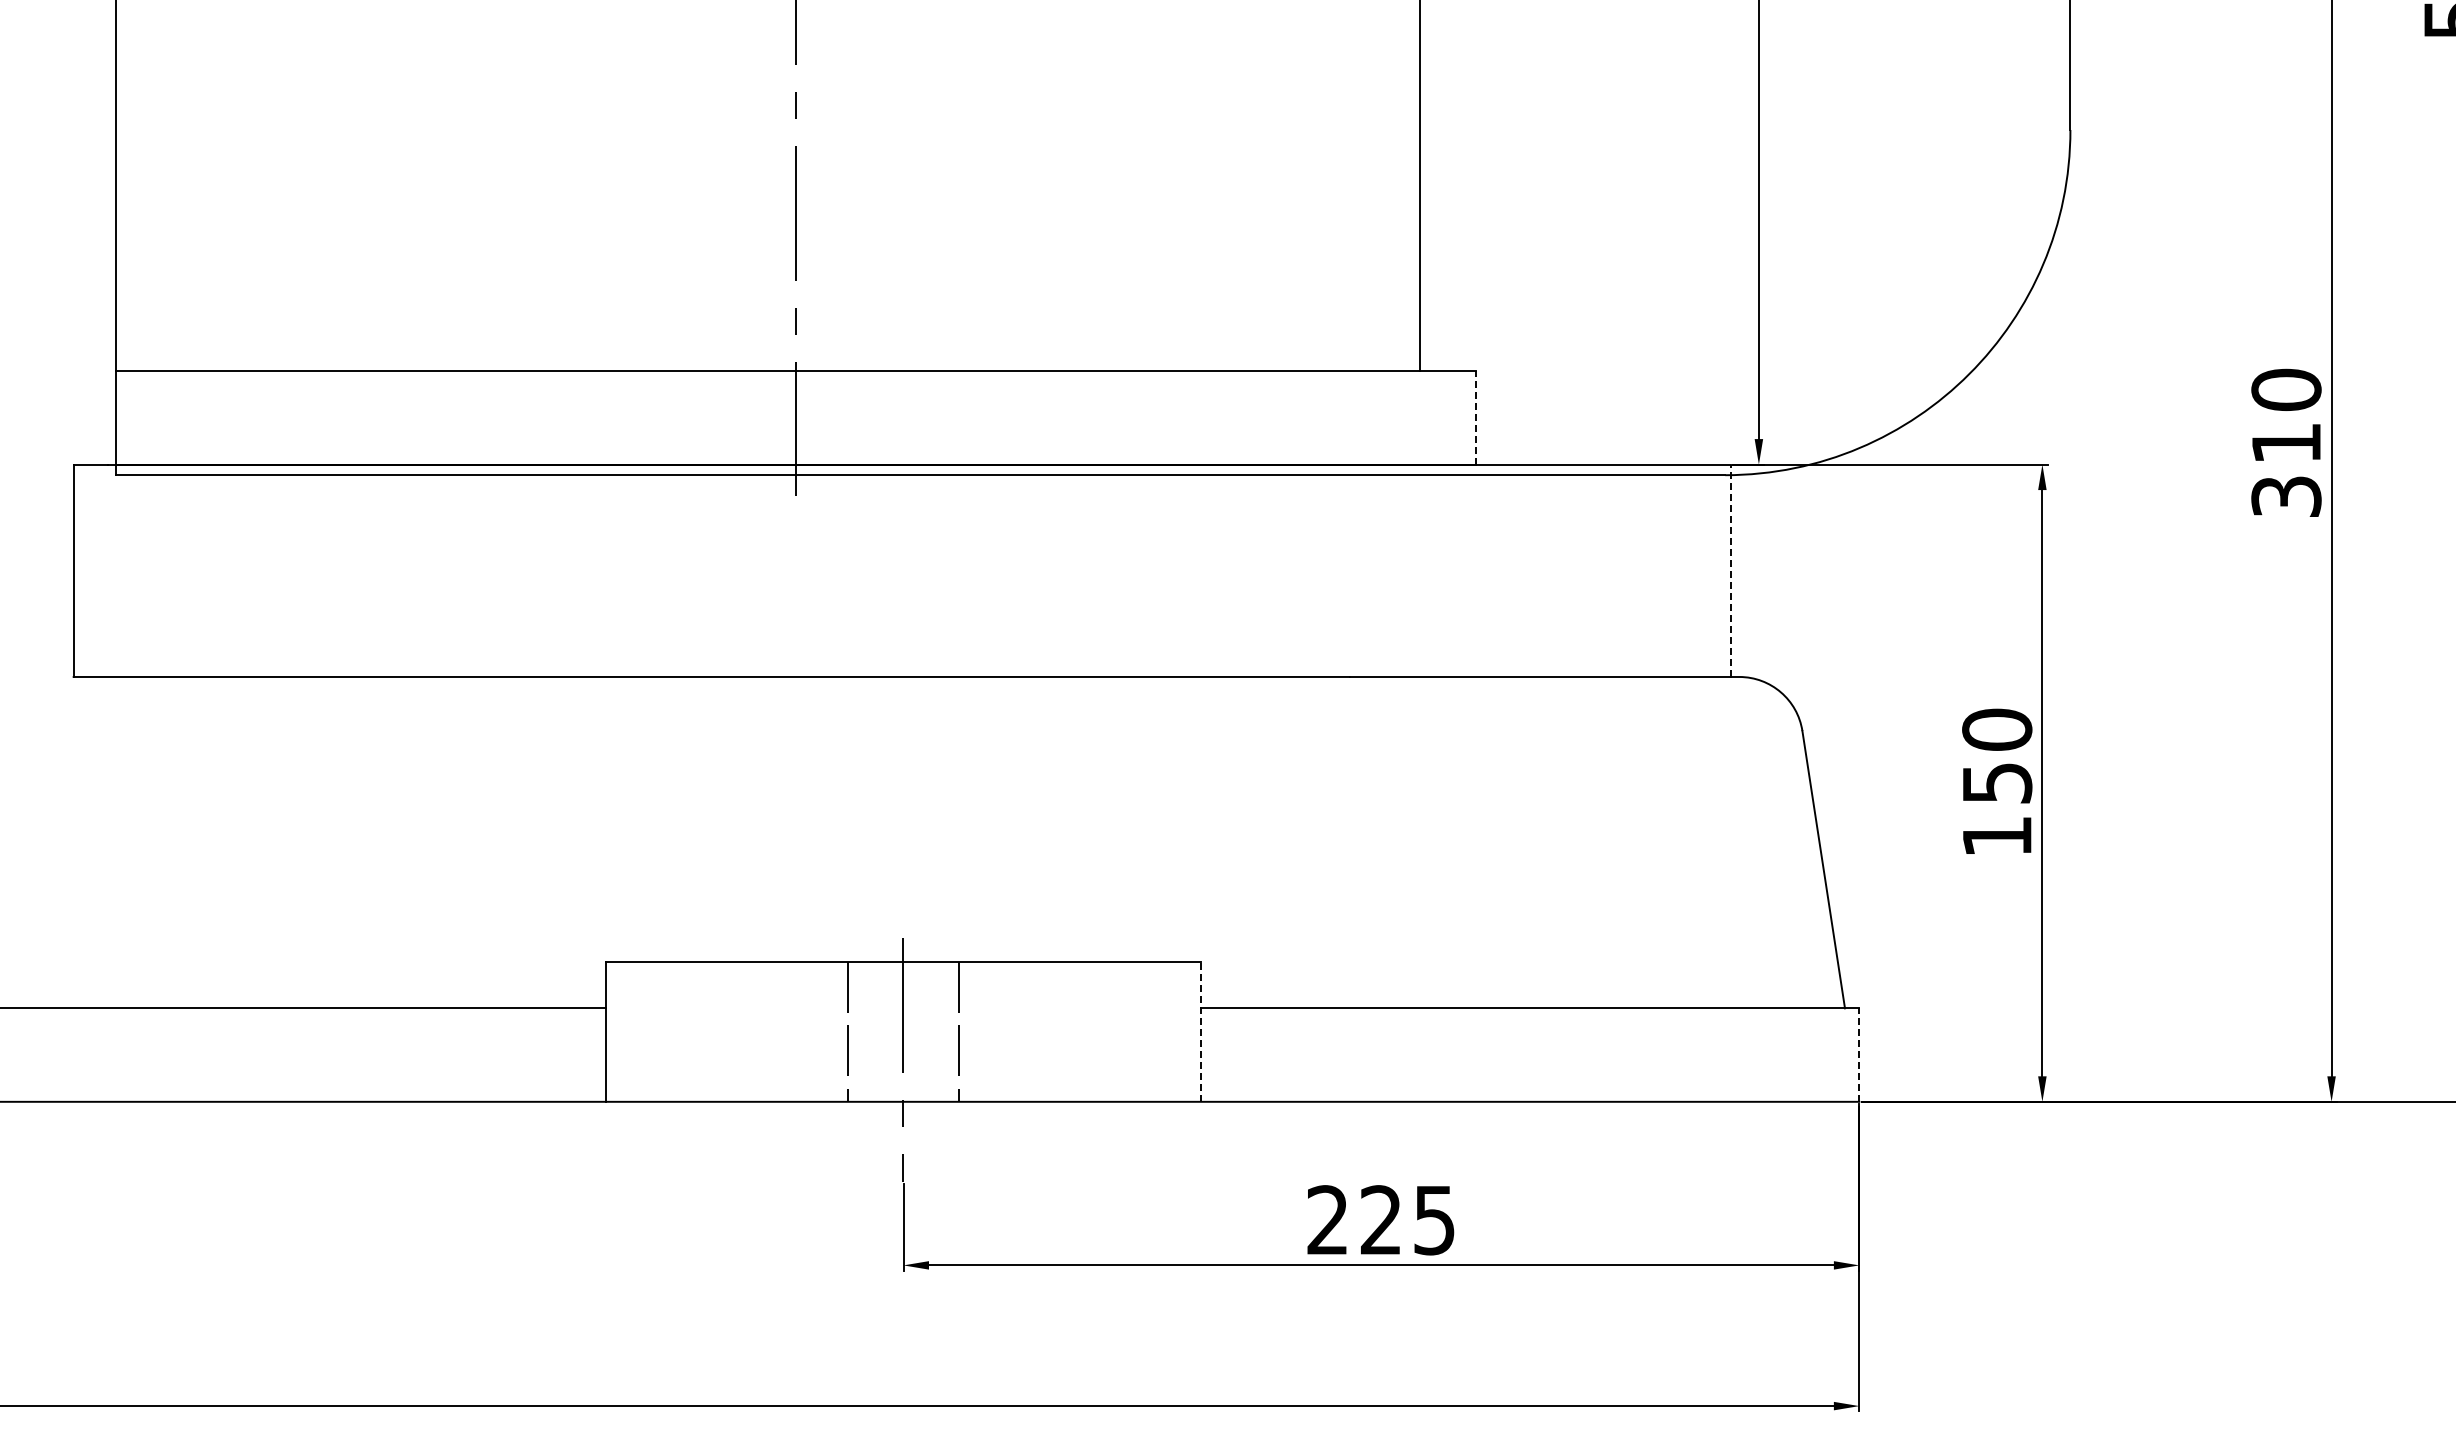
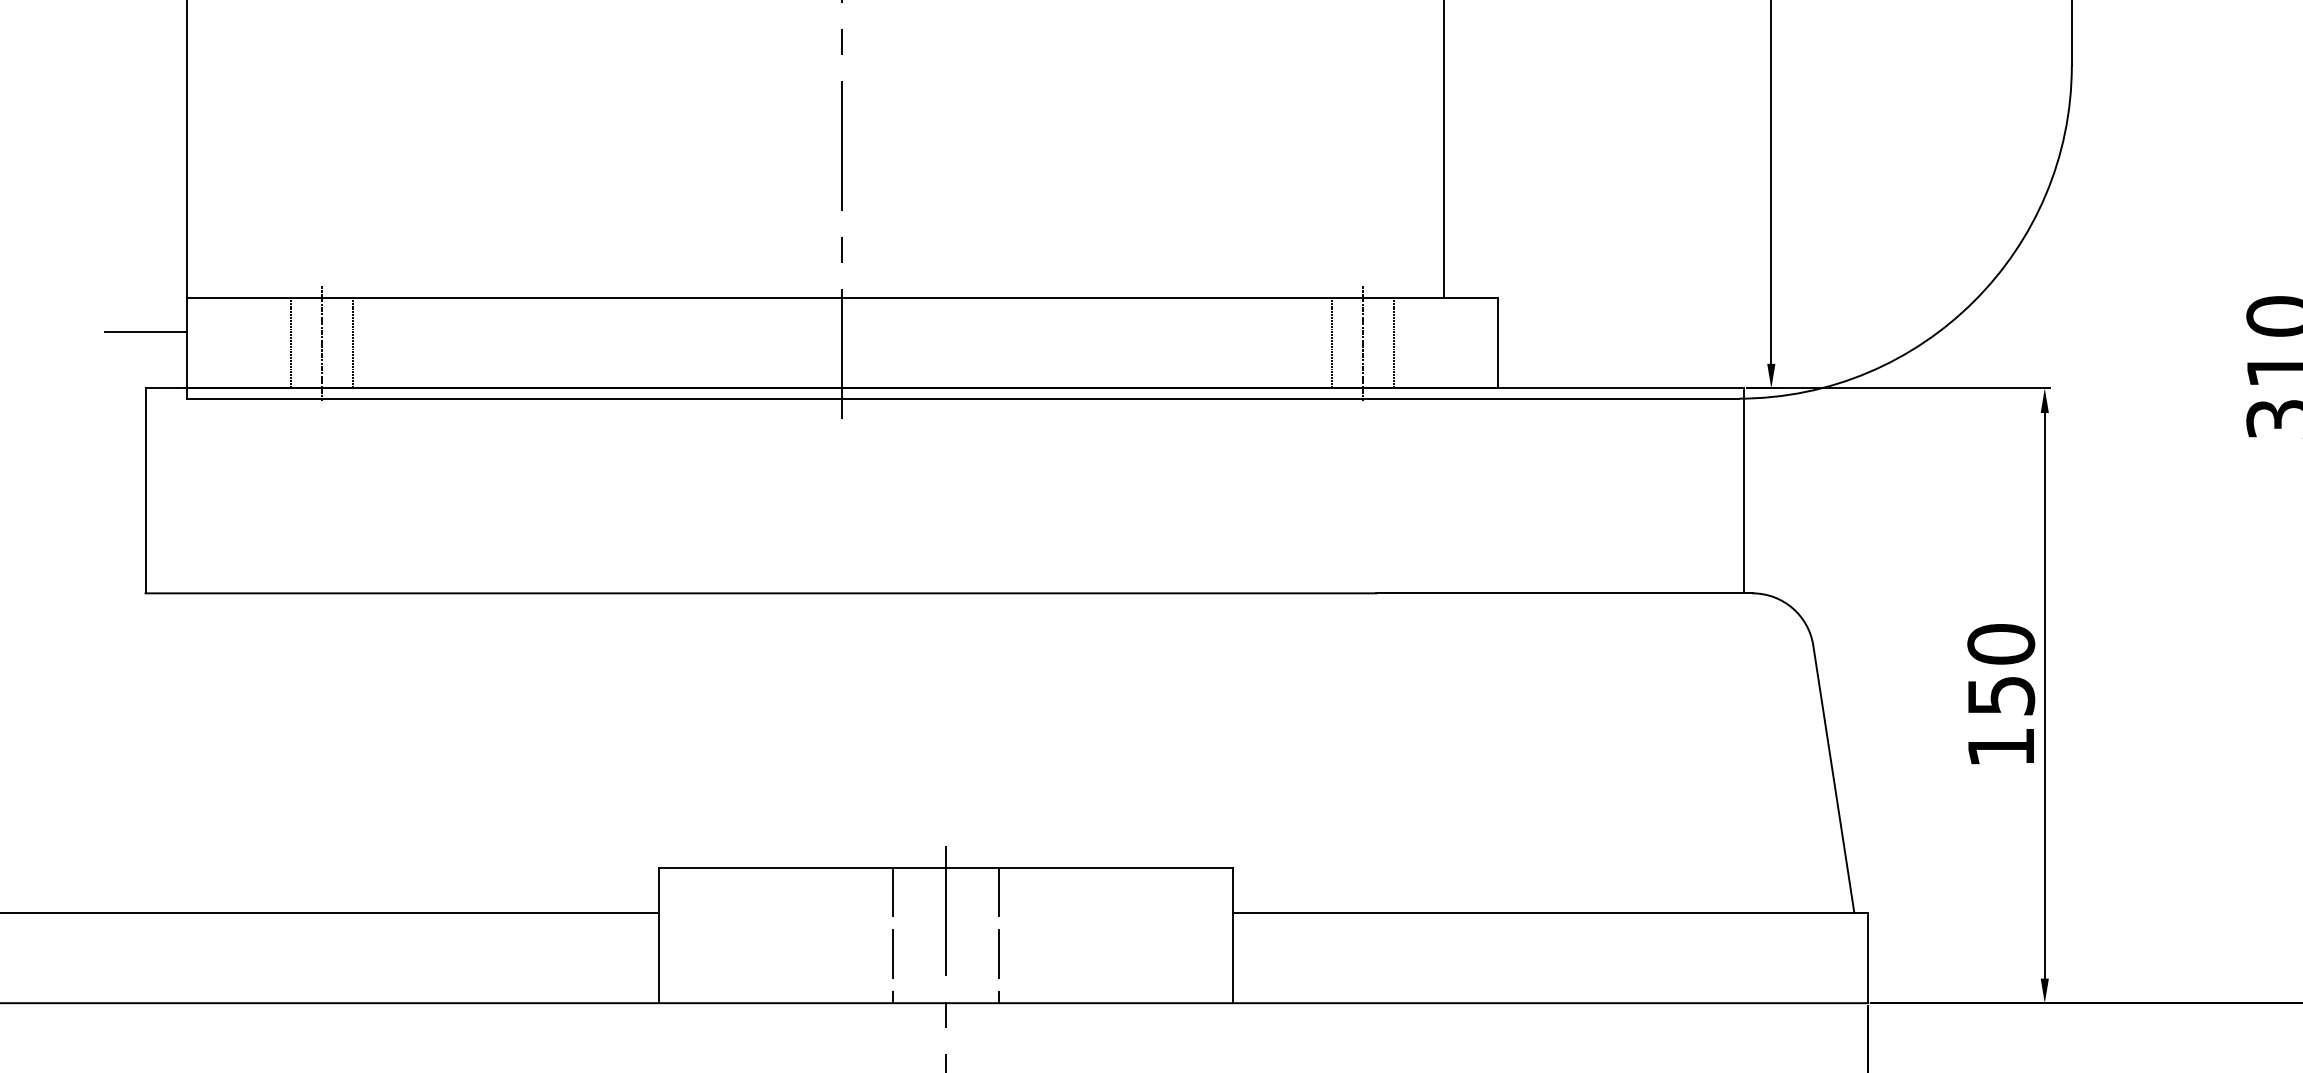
line: (73, 406) -> (145, 332), added
line: (224, 417) -> (291, 343), added
line: (256, 417) -> (321, 343), added
line: (288, 417) -> (352, 343), added
line: (1303, 417) -> (1331, 343), added
line: (1335, 417) -> (1362, 343), added
line: (1367, 417) -> (1393, 343), added
line: (1475, 417) -> (1497, 343), dashed -> solid
line: (1730, 570) -> (1743, 490), dashed -> solid
line: (1200, 1031) -> (1232, 935), dashed -> solid
line: (1859, 1055) -> (1868, 958), dashed -> solid

